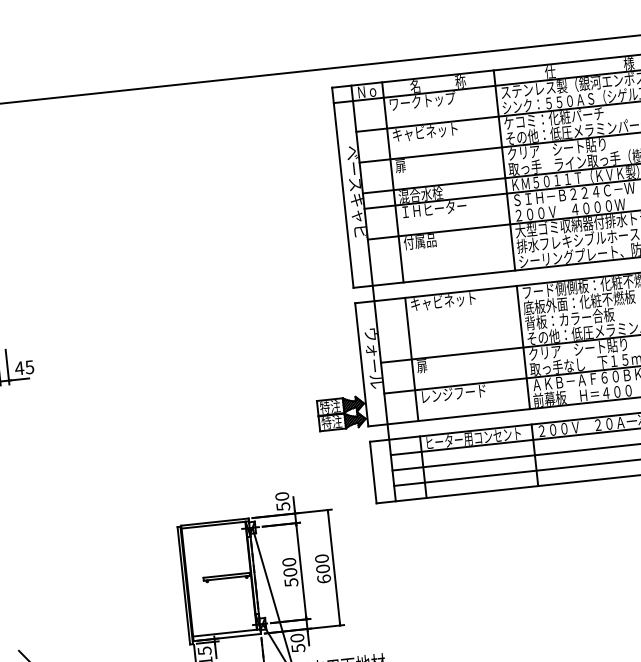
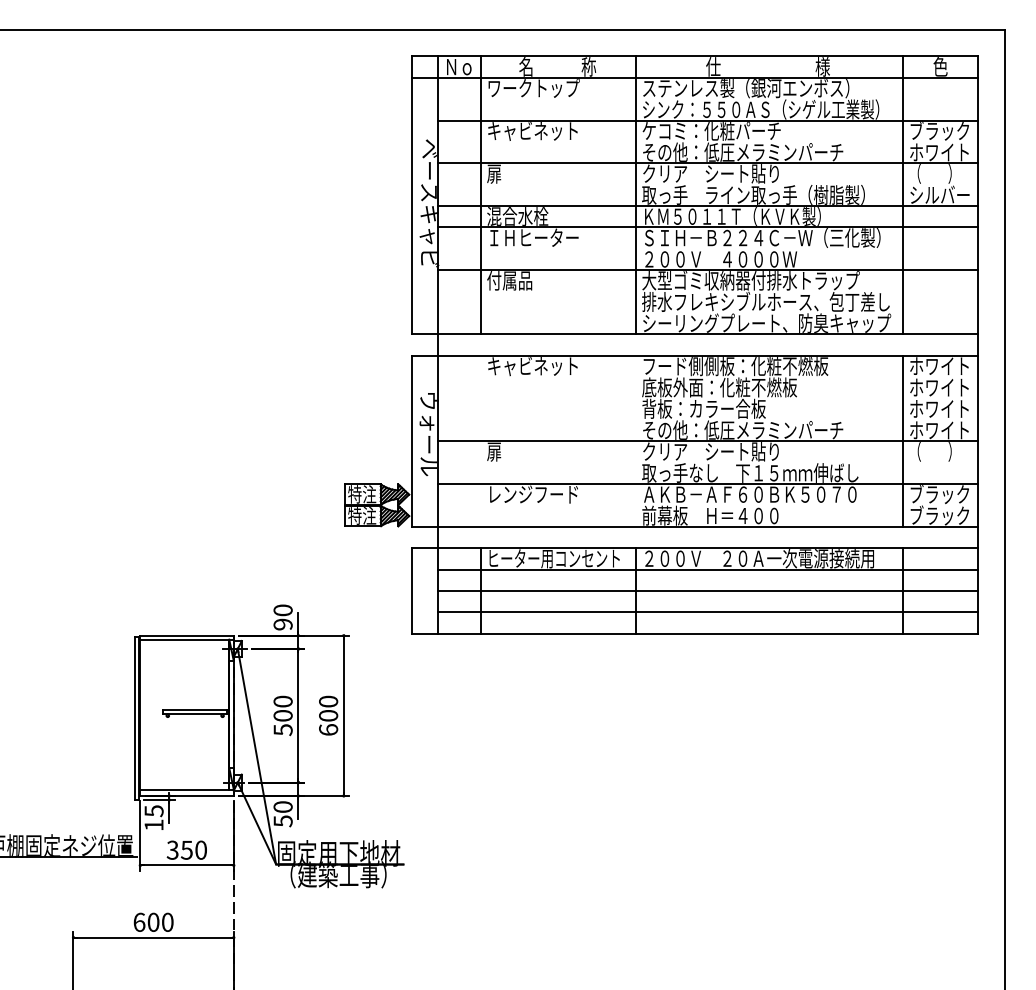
line: (523, 346) -> (636, 440), removed
line: (411, 358) -> (481, 440), removed
text: (282, 506) -> (282, 624), 50 -> 90

